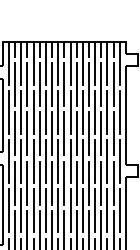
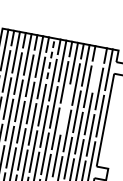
line: (107, 62) -> (97, 66), removed
line: (58, 63) -> (51, 59), solid -> dashed
line: (82, 111) -> (65, 108), removed

